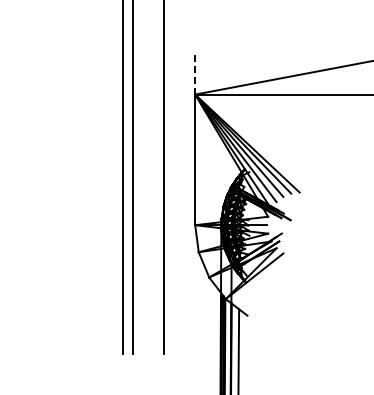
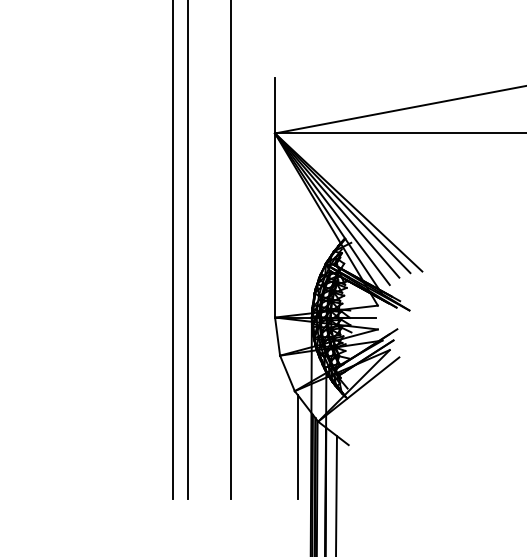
line: (195, 74) -> (275, 105), dashed -> solid
line: (211, 316) -> (298, 446), added

